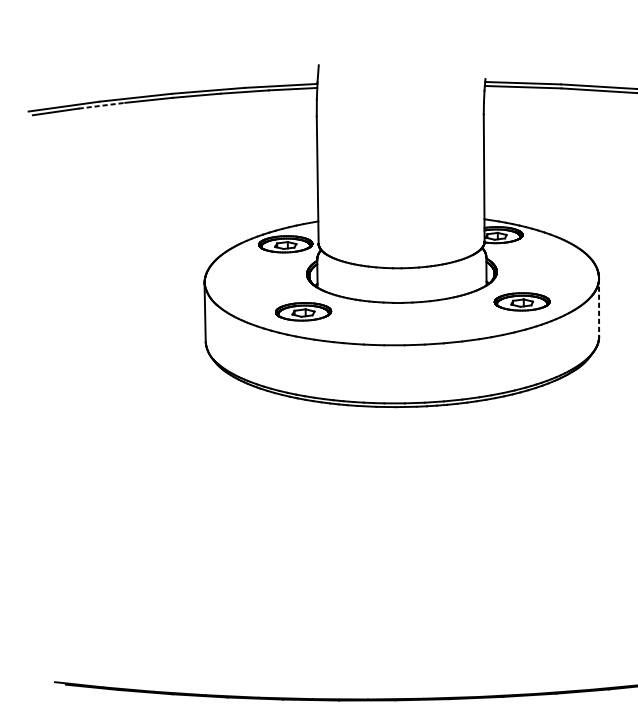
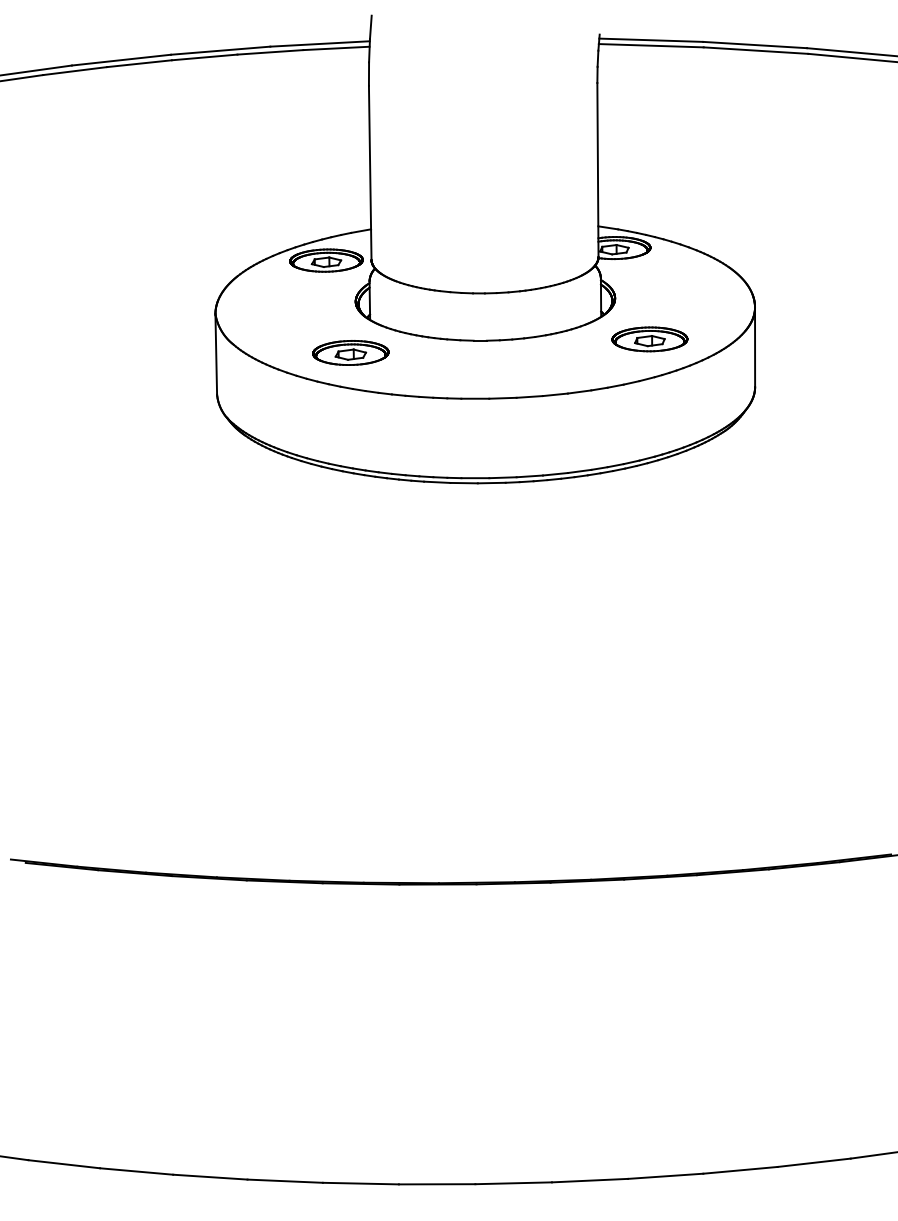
line: (102, 106) -> (75, 71), dashed -> solid
line: (599, 307) -> (755, 347), dashed -> solid

